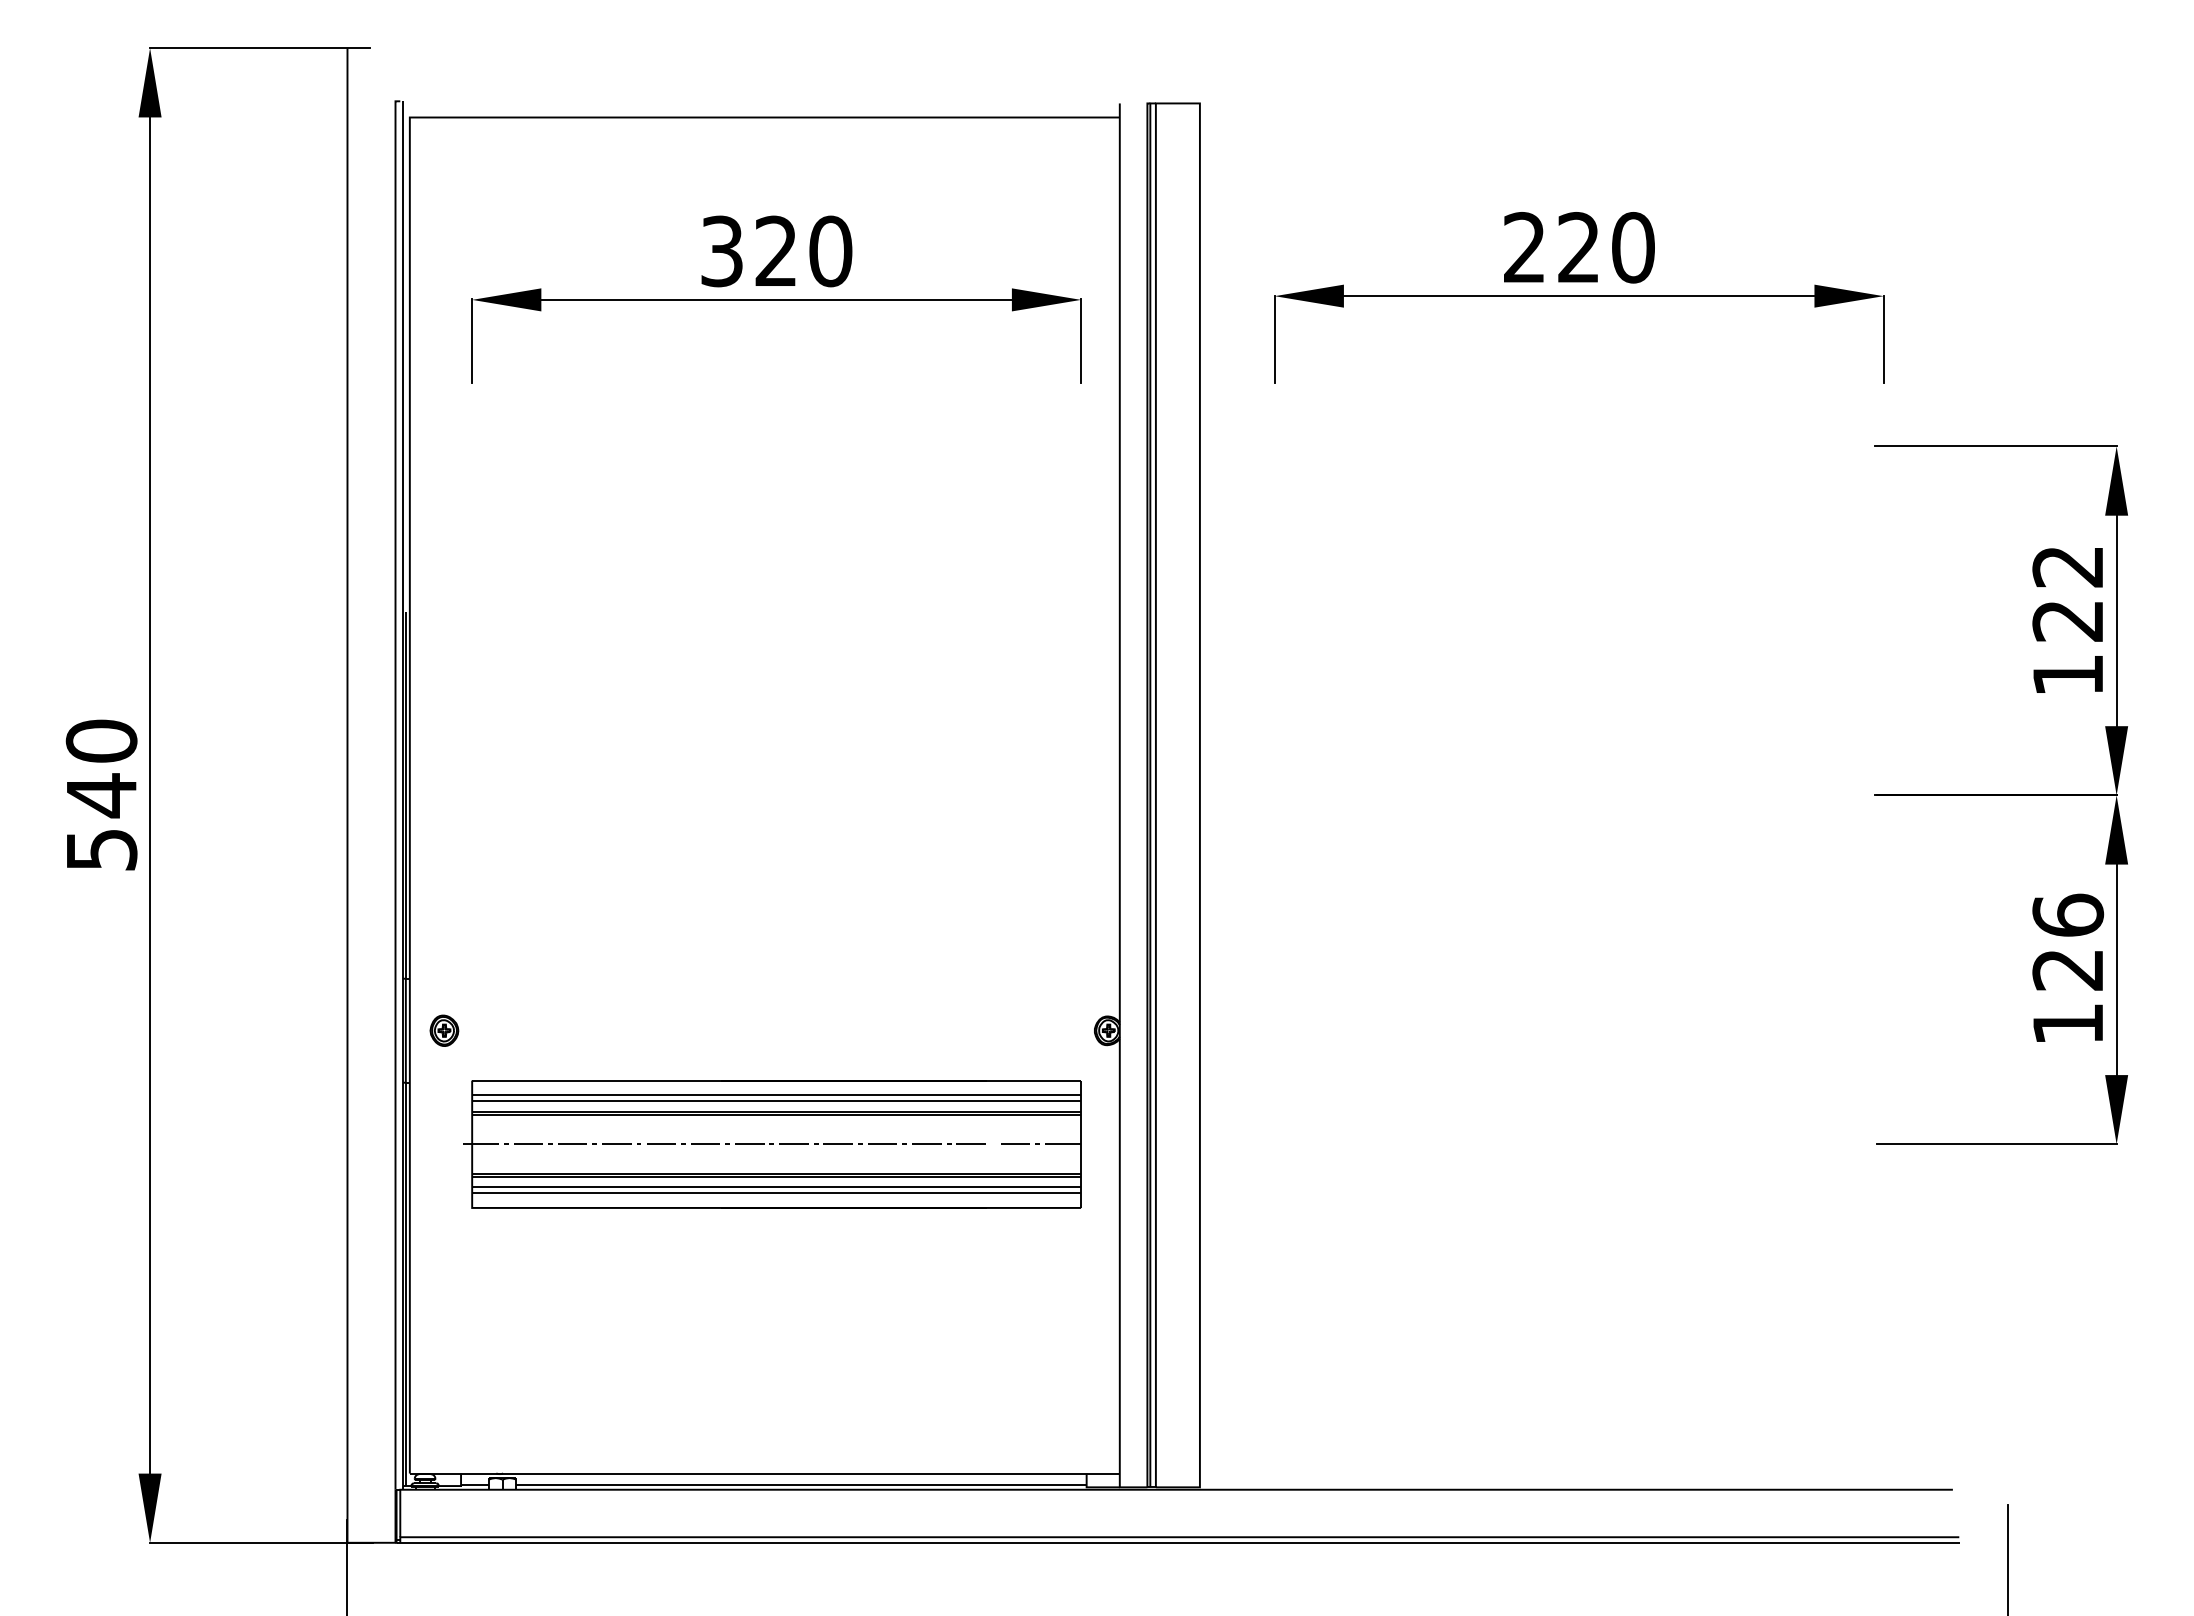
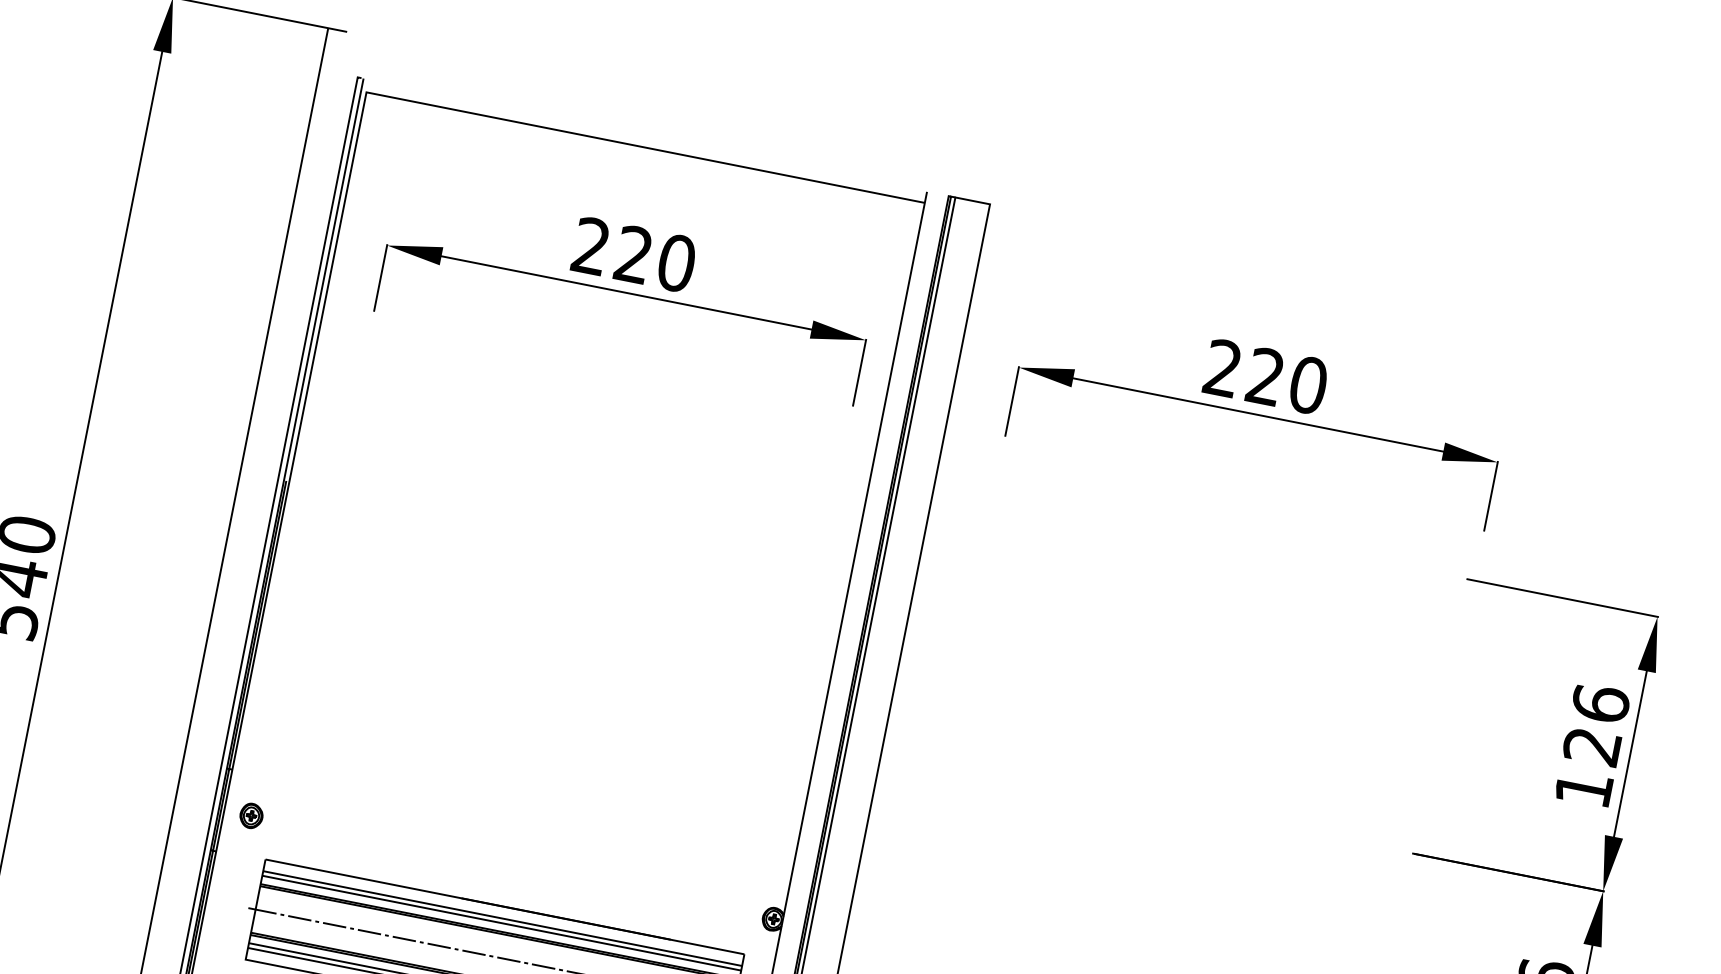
text: (721, 251) -> (590, 246), 320 -> 220
text: (2068, 565) -> (1601, 702), 122 -> 126

